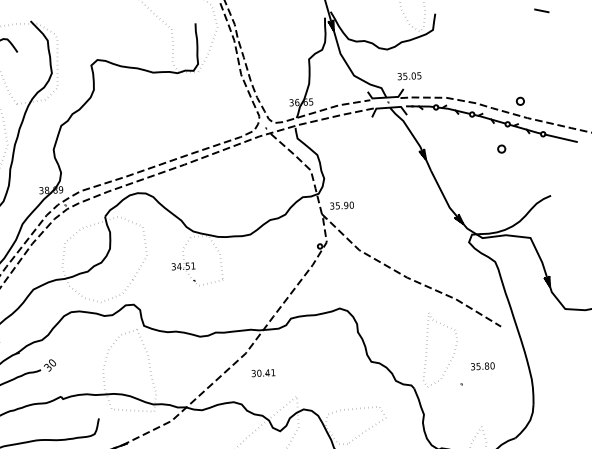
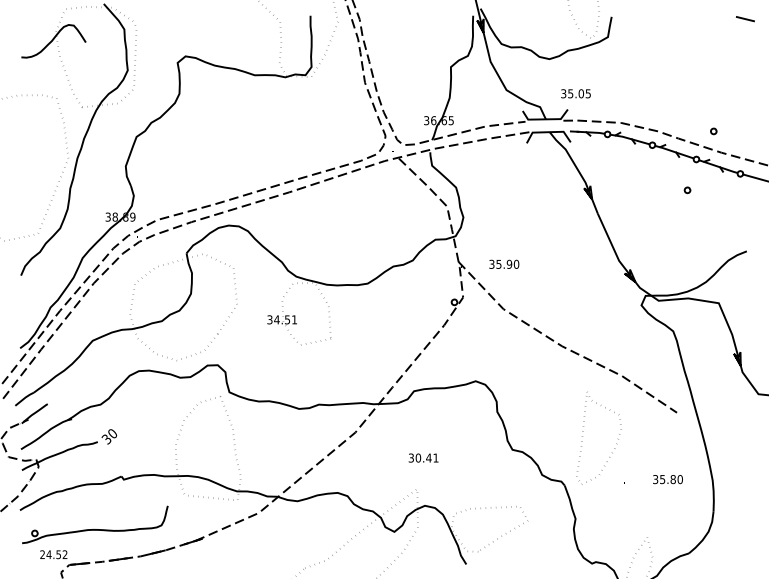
part: (520, 101) -> (713, 131), size x0.62
part: (501, 149) -> (687, 190), size x0.62
text: (342, 204) -> (504, 263), moved
text: (482, 366) -> (667, 479), moved
text: (263, 372) -> (423, 457), moved

